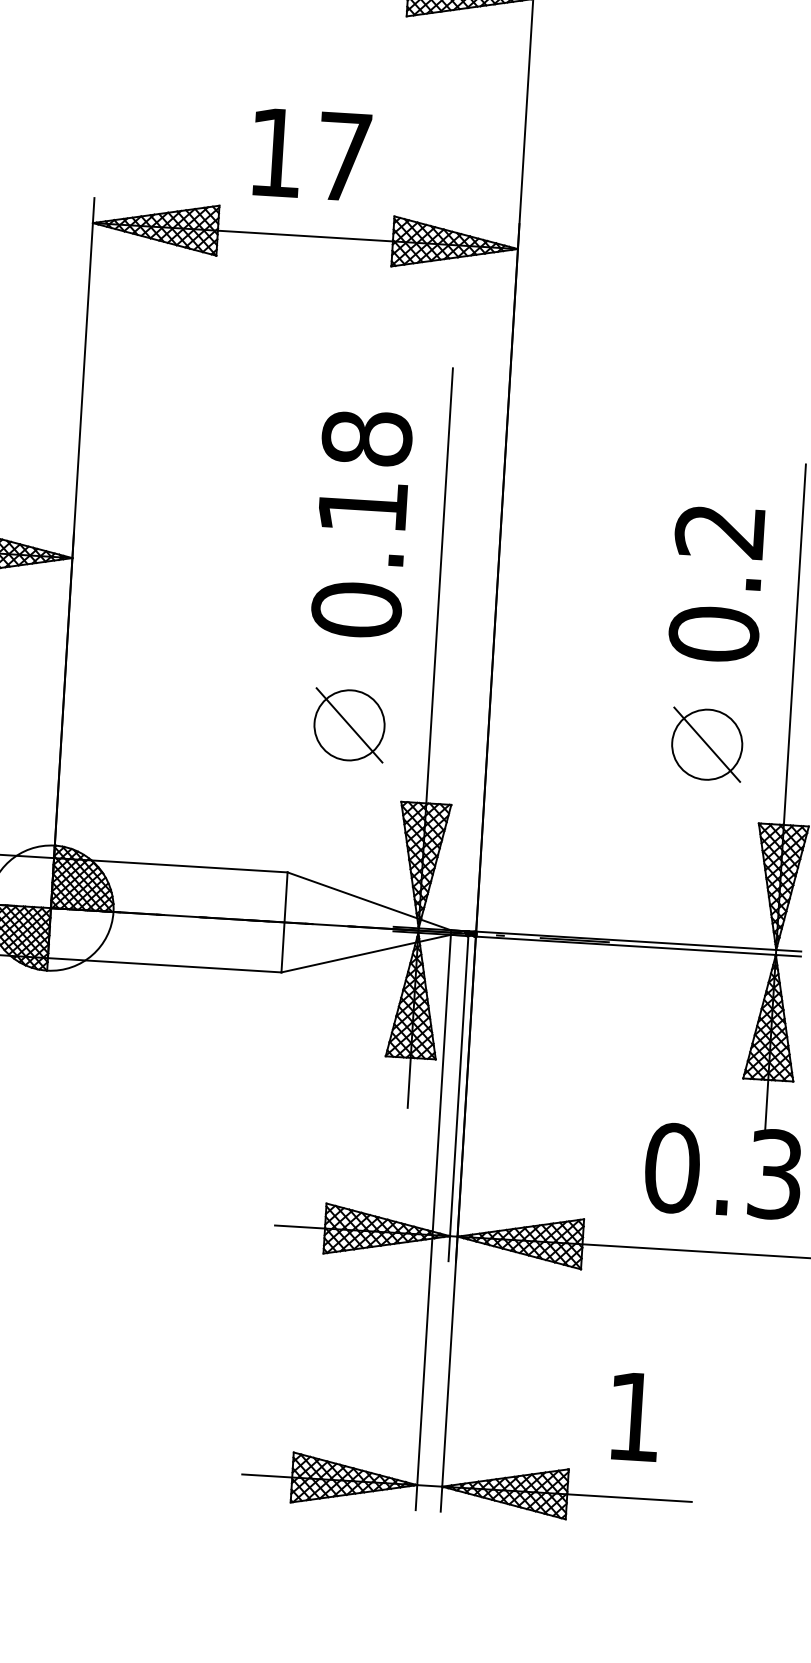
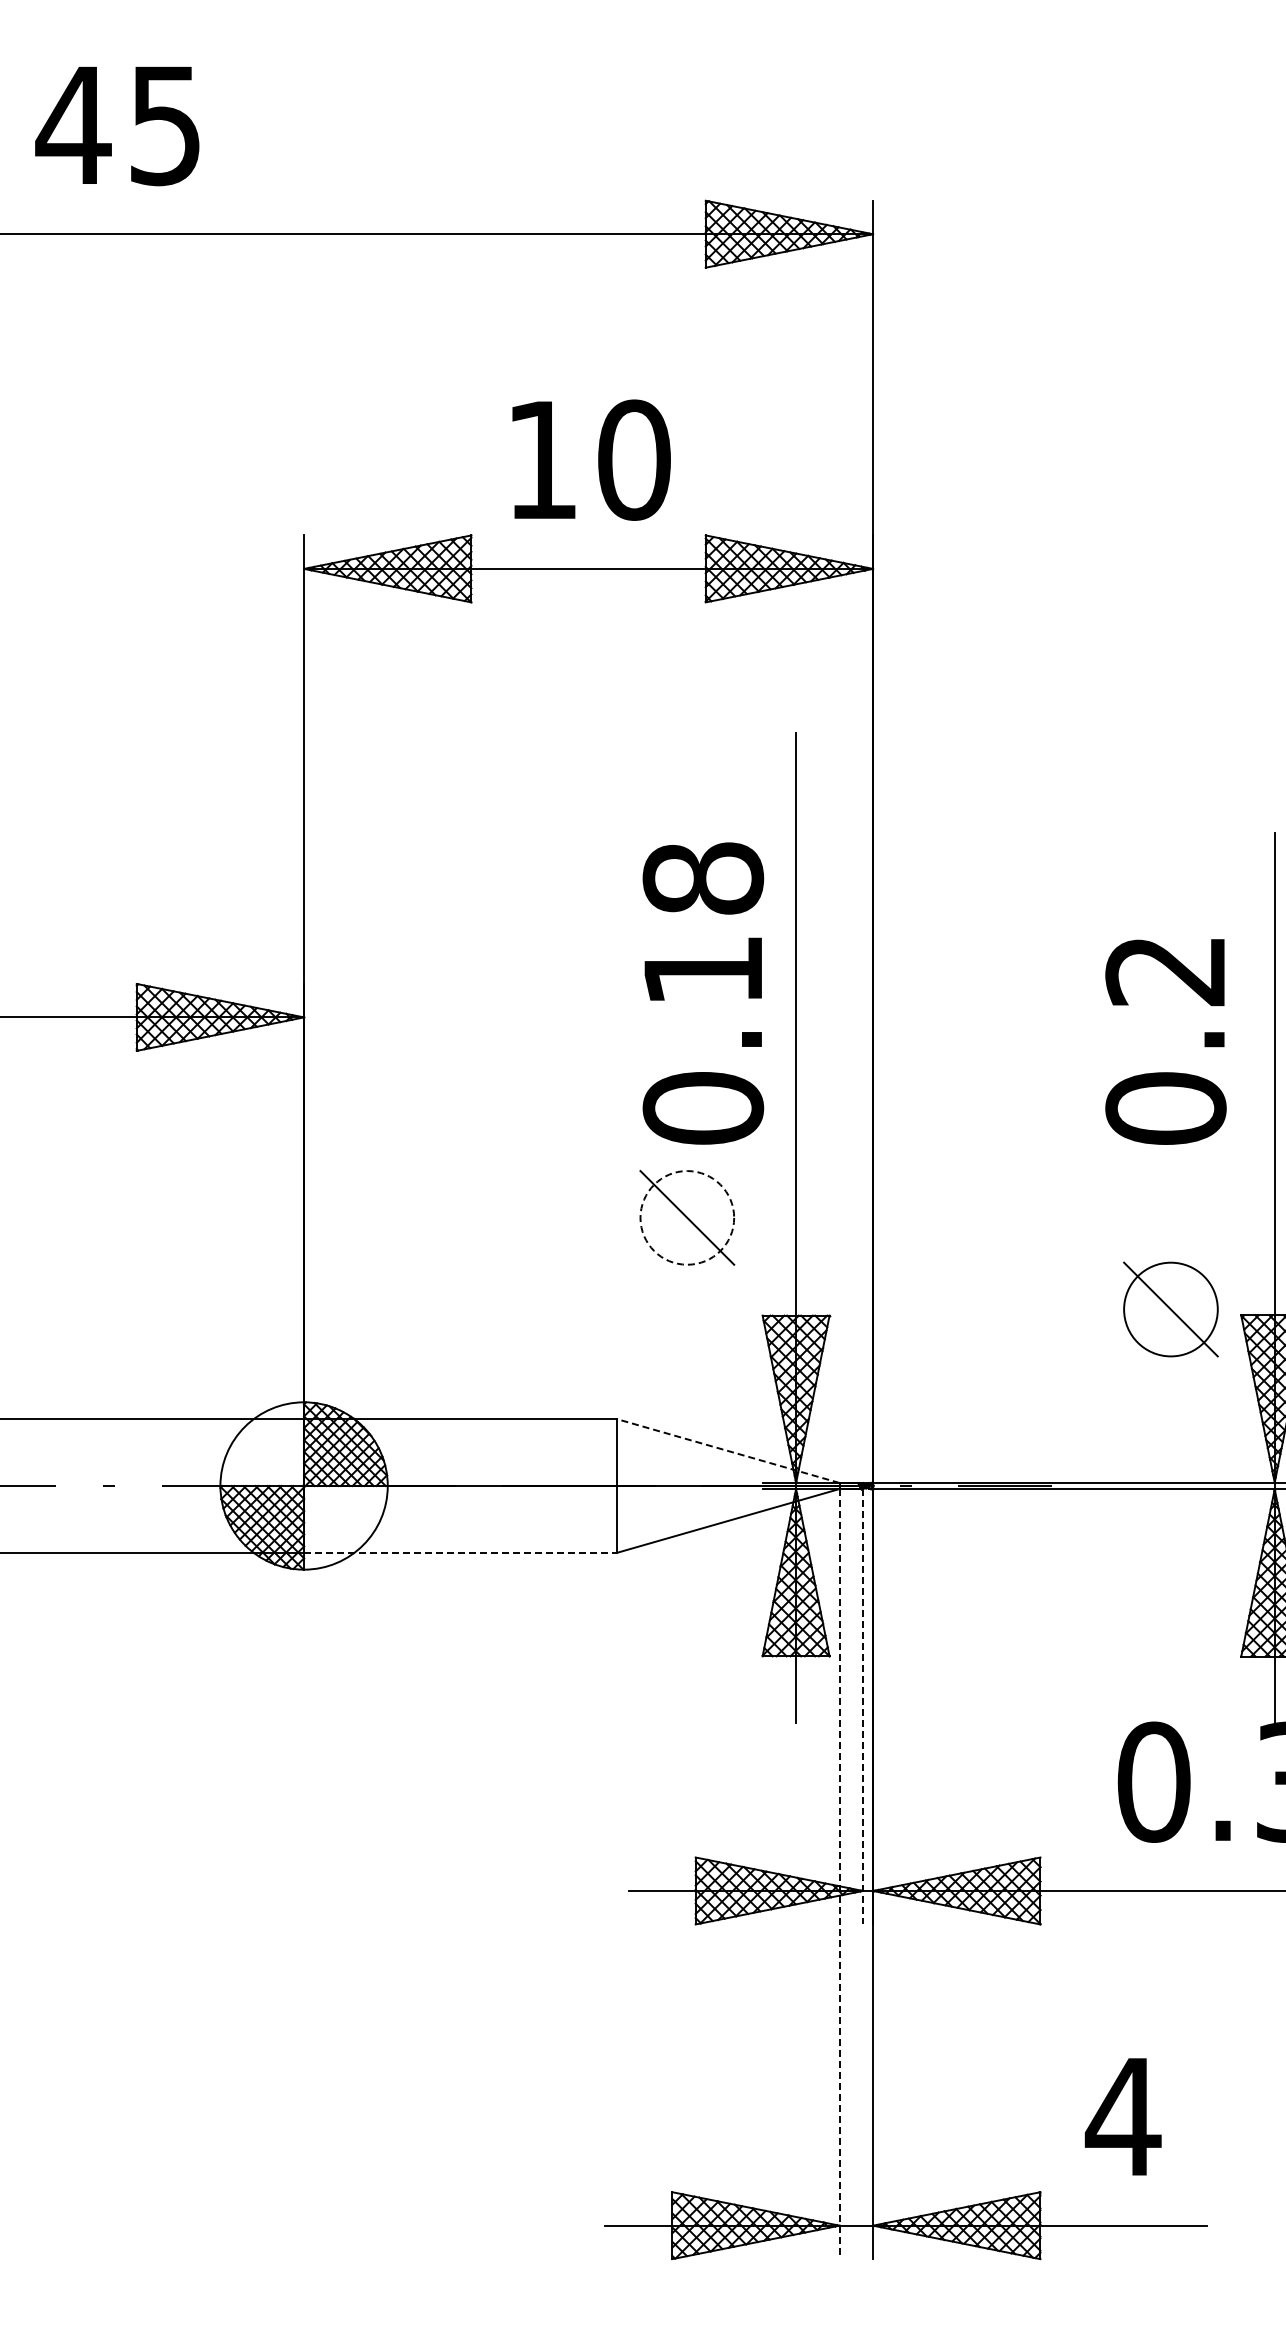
text: (344, 156) -> (634, 459), 17 -> 10
text: (361, 524) -> (703, 993), moved
text: (716, 584) -> (1165, 1041), moved
circle: (349, 725) -> (687, 1217), solid -> dashed
part: (706, 744) -> (1170, 1309), moved
line: (369, 901) -> (728, 1451), solid -> dashed
line: (164, 964) -> (460, 1552), solid -> dashed
line: (458, 1098) -> (863, 1706), solid -> dashed
line: (433, 1222) -> (839, 1874), solid -> dashed
text: (633, 1416) -> (1122, 2116), 1 -> 4

